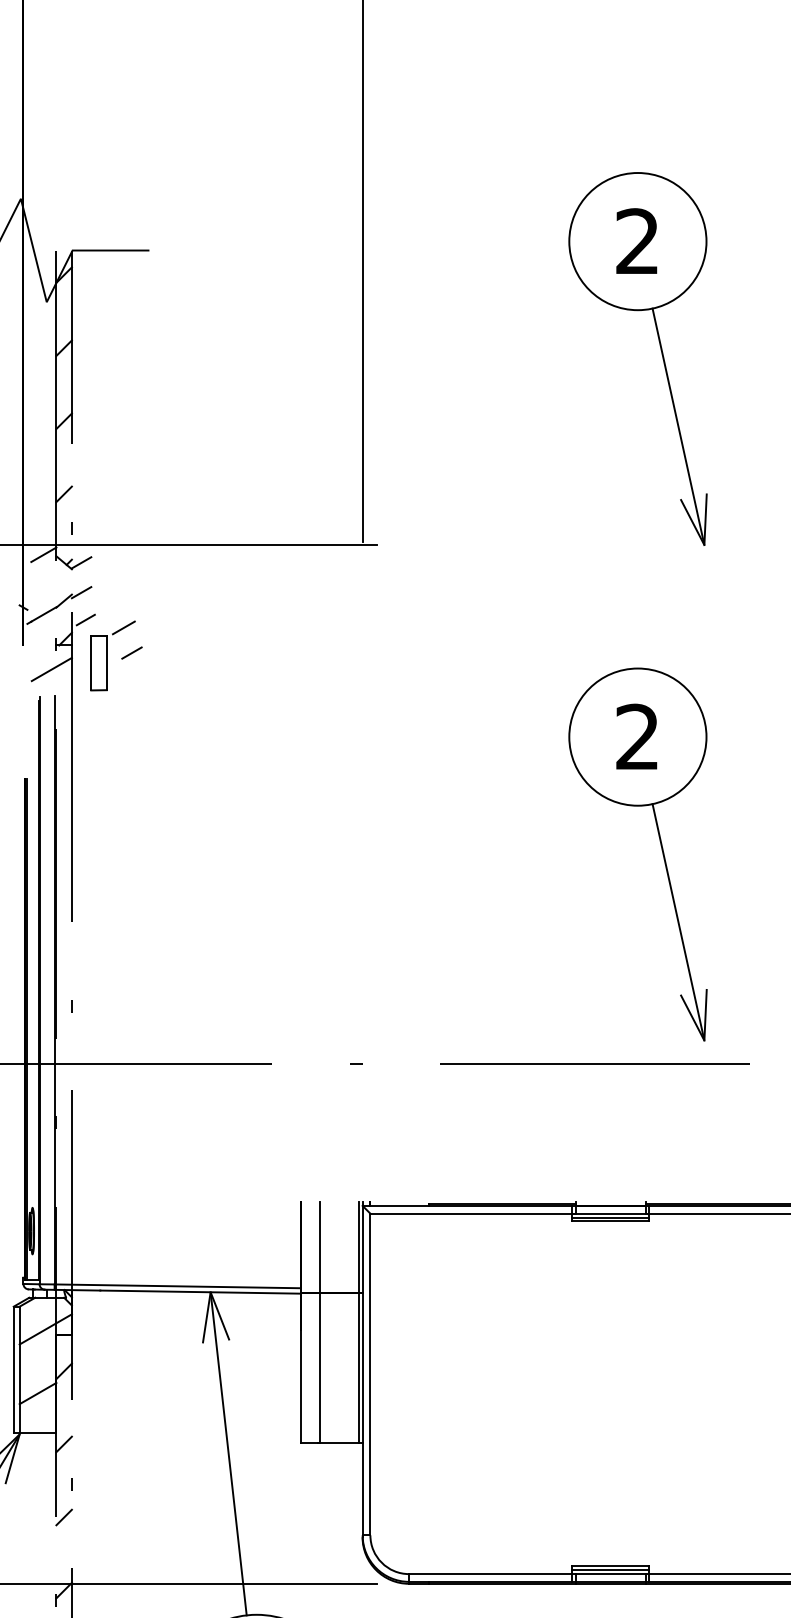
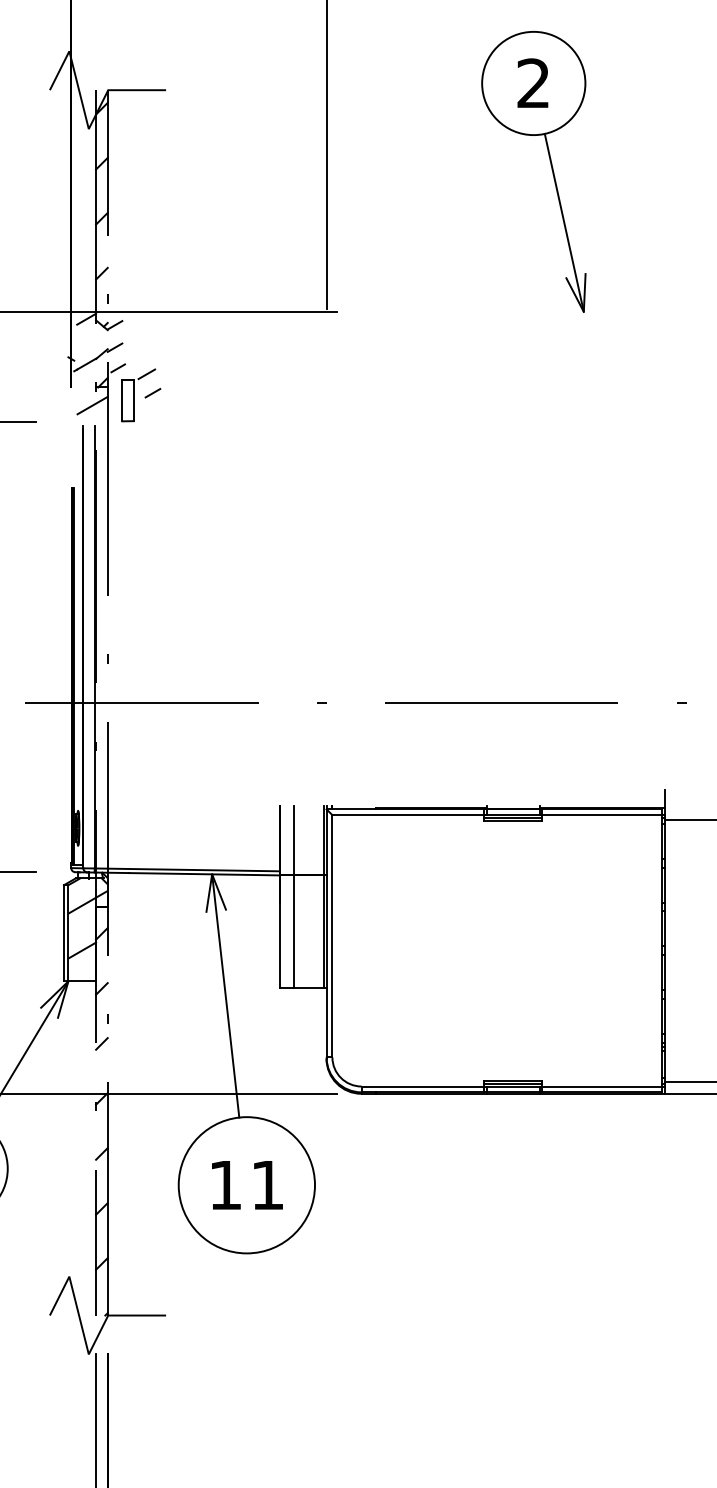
part: (660, 846) -> (550, 538), removed

